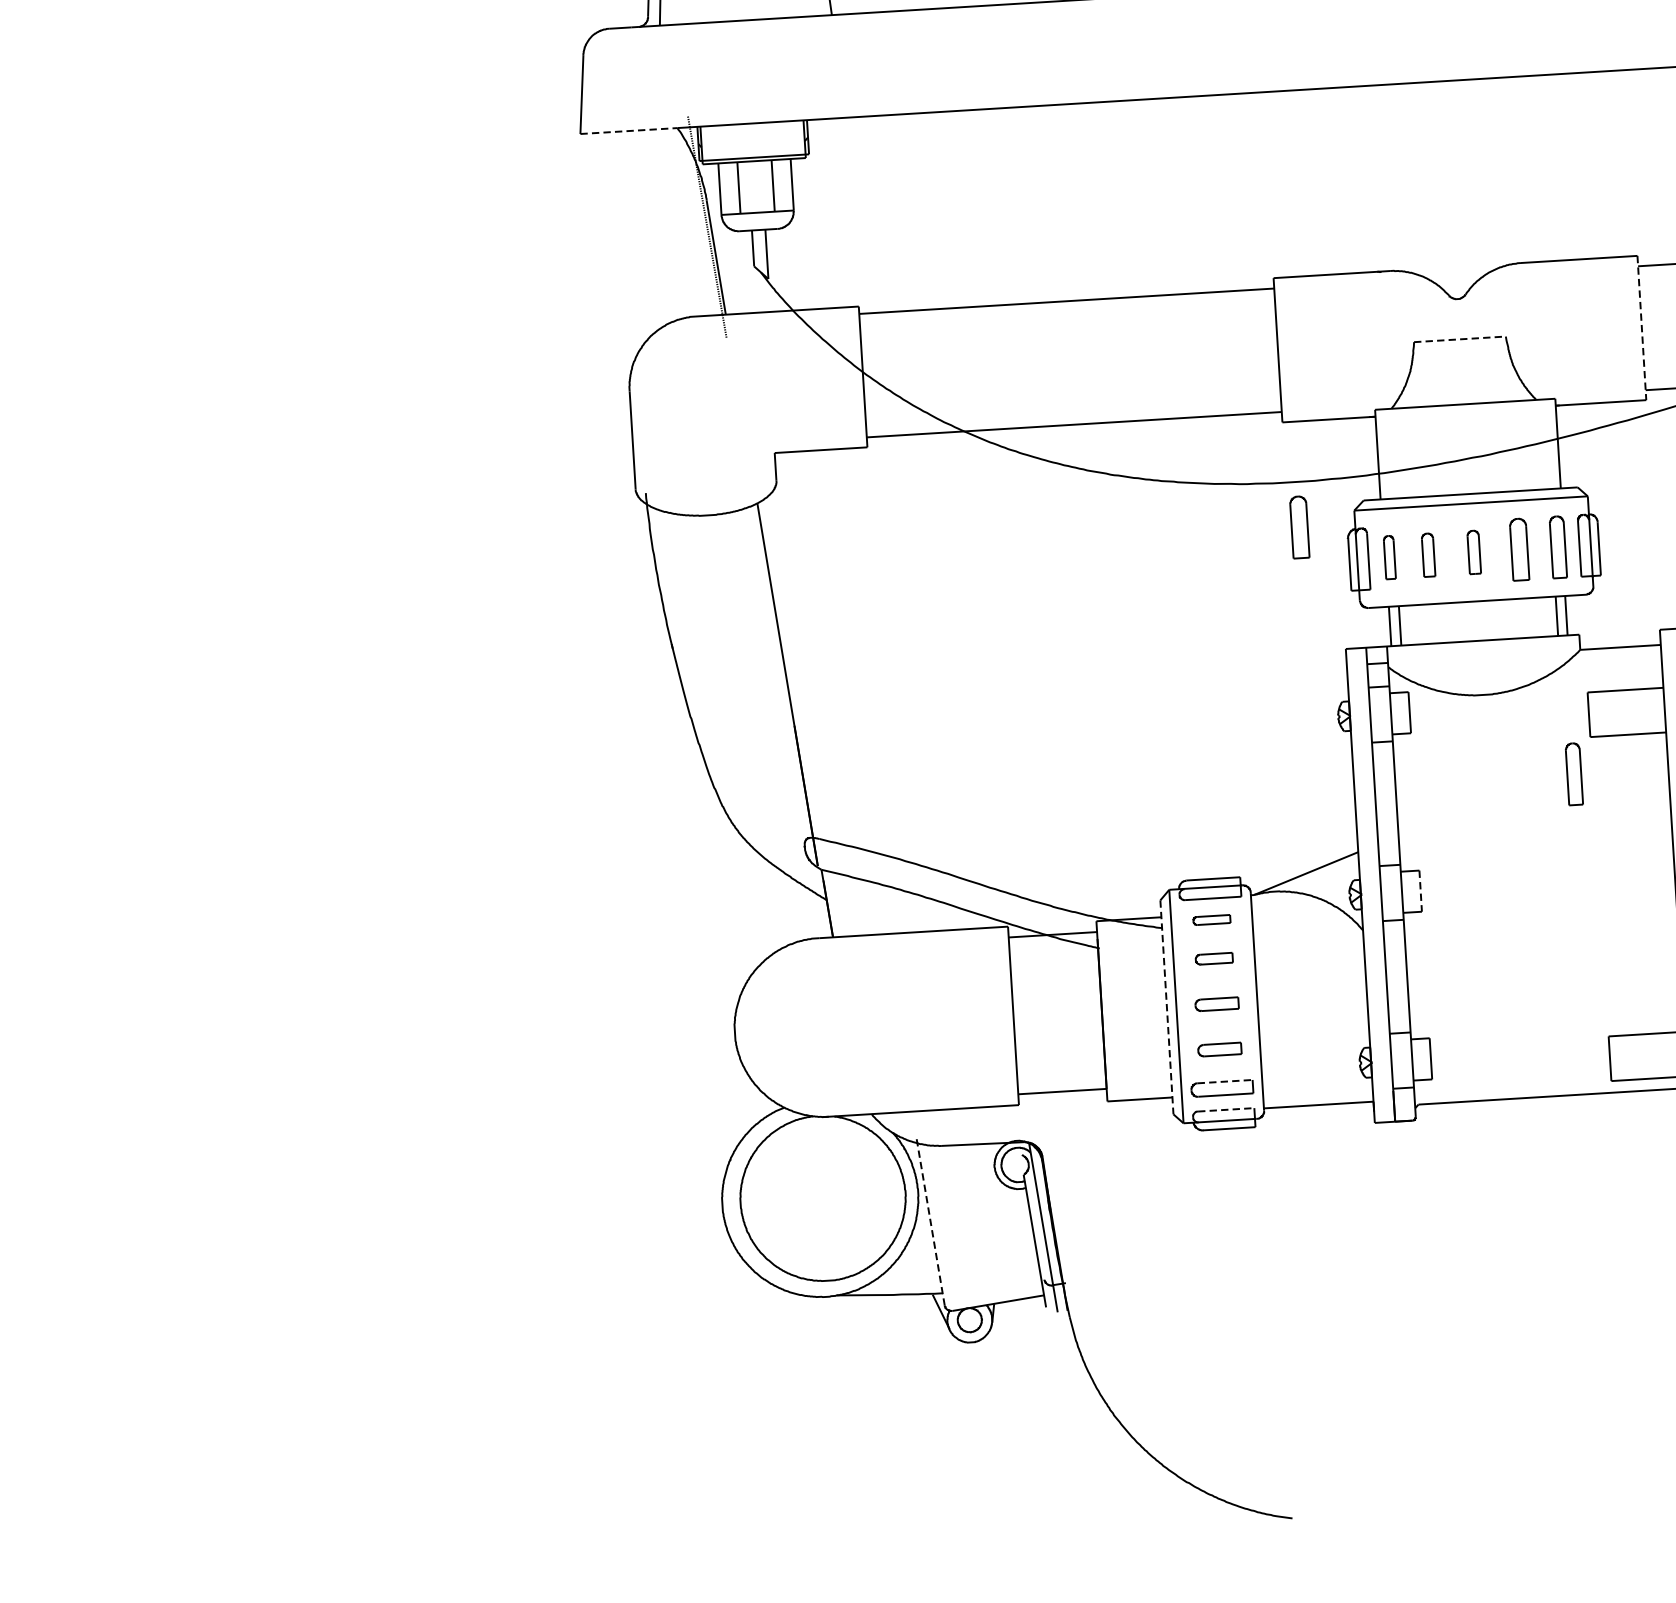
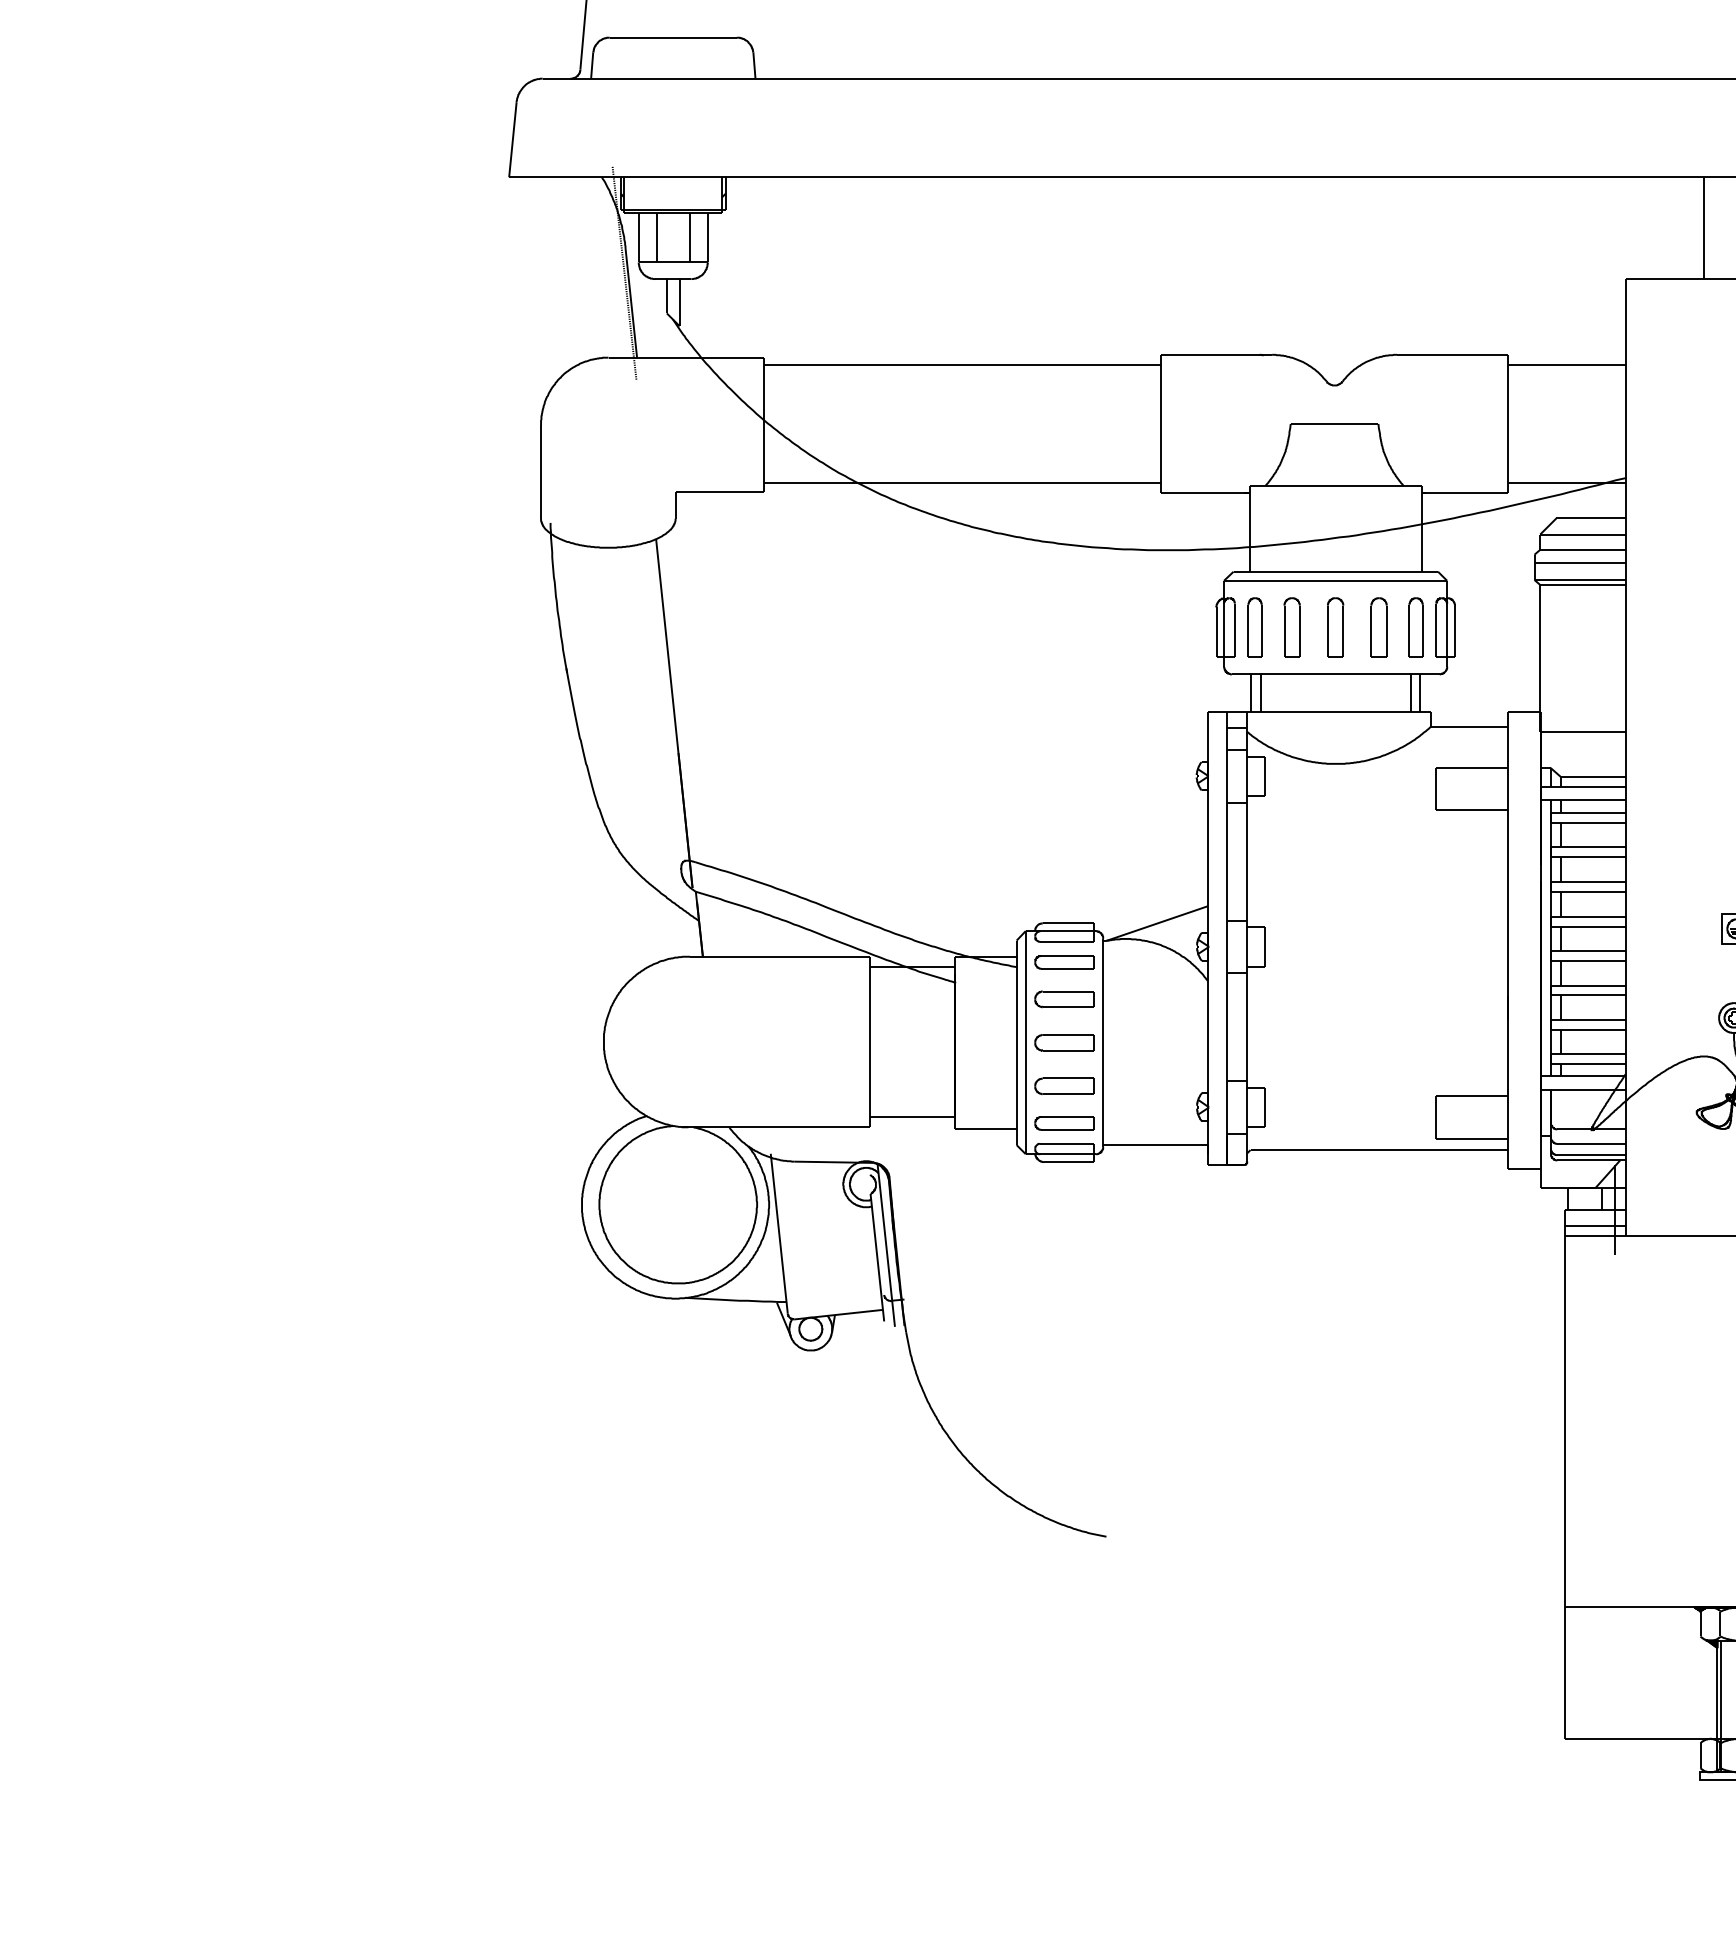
line: (629, 131) -> (556, 177), dashed -> solid
line: (1641, 327) -> (1508, 423), dashed -> solid
line: (1459, 338) -> (1334, 423), dashed -> solid
part: (1299, 527) -> (1170, 593), removed
part: (1473, 552) -> (1335, 627), size x1.43
part: (1427, 555) -> (1291, 627), size x1.43
part: (1389, 557) -> (1254, 627), size x1.43
part: (1573, 774) -> (1417, 844), removed
line: (1421, 891) -> (1265, 947), dashed -> solid
part: (1211, 920) -> (1064, 962), size x1.67
part: (1214, 958) -> (1064, 999), size x1.67
part: (1216, 1003) -> (1064, 1042), size x1.43
line: (1166, 1008) -> (1016, 1043), dashed -> solid
part: (1219, 1048) -> (1064, 1085), size x1.43
line: (1225, 1081) -> (1068, 1116), dashed -> solid
line: (1226, 1109) -> (1067, 1143), dashed -> solid
line: (930, 1223) -> (779, 1234), dashed -> solid

